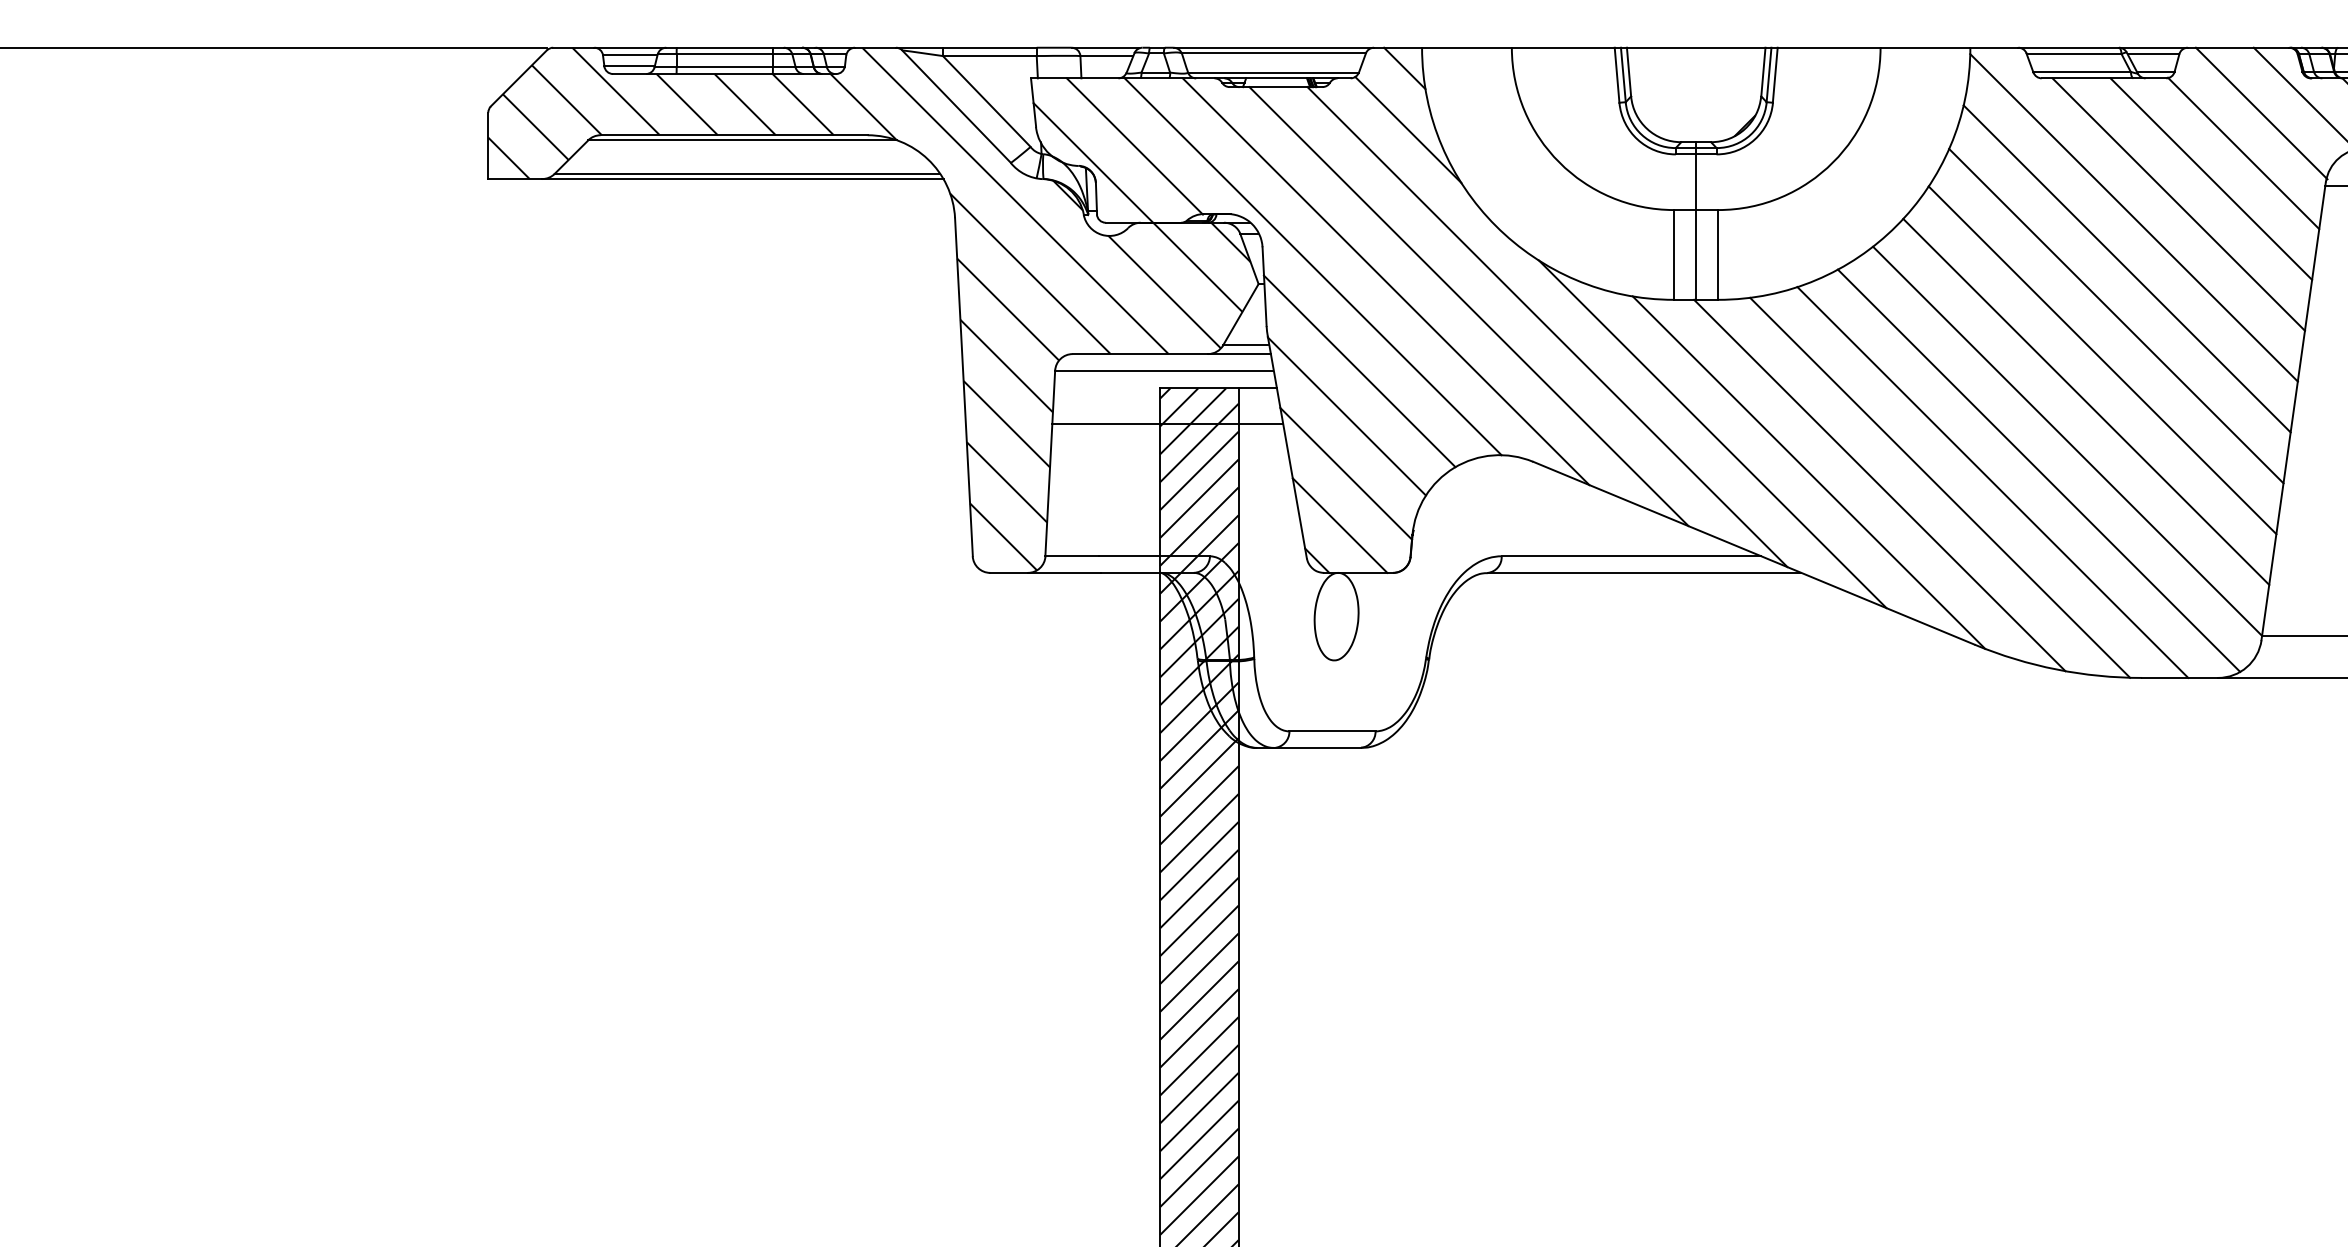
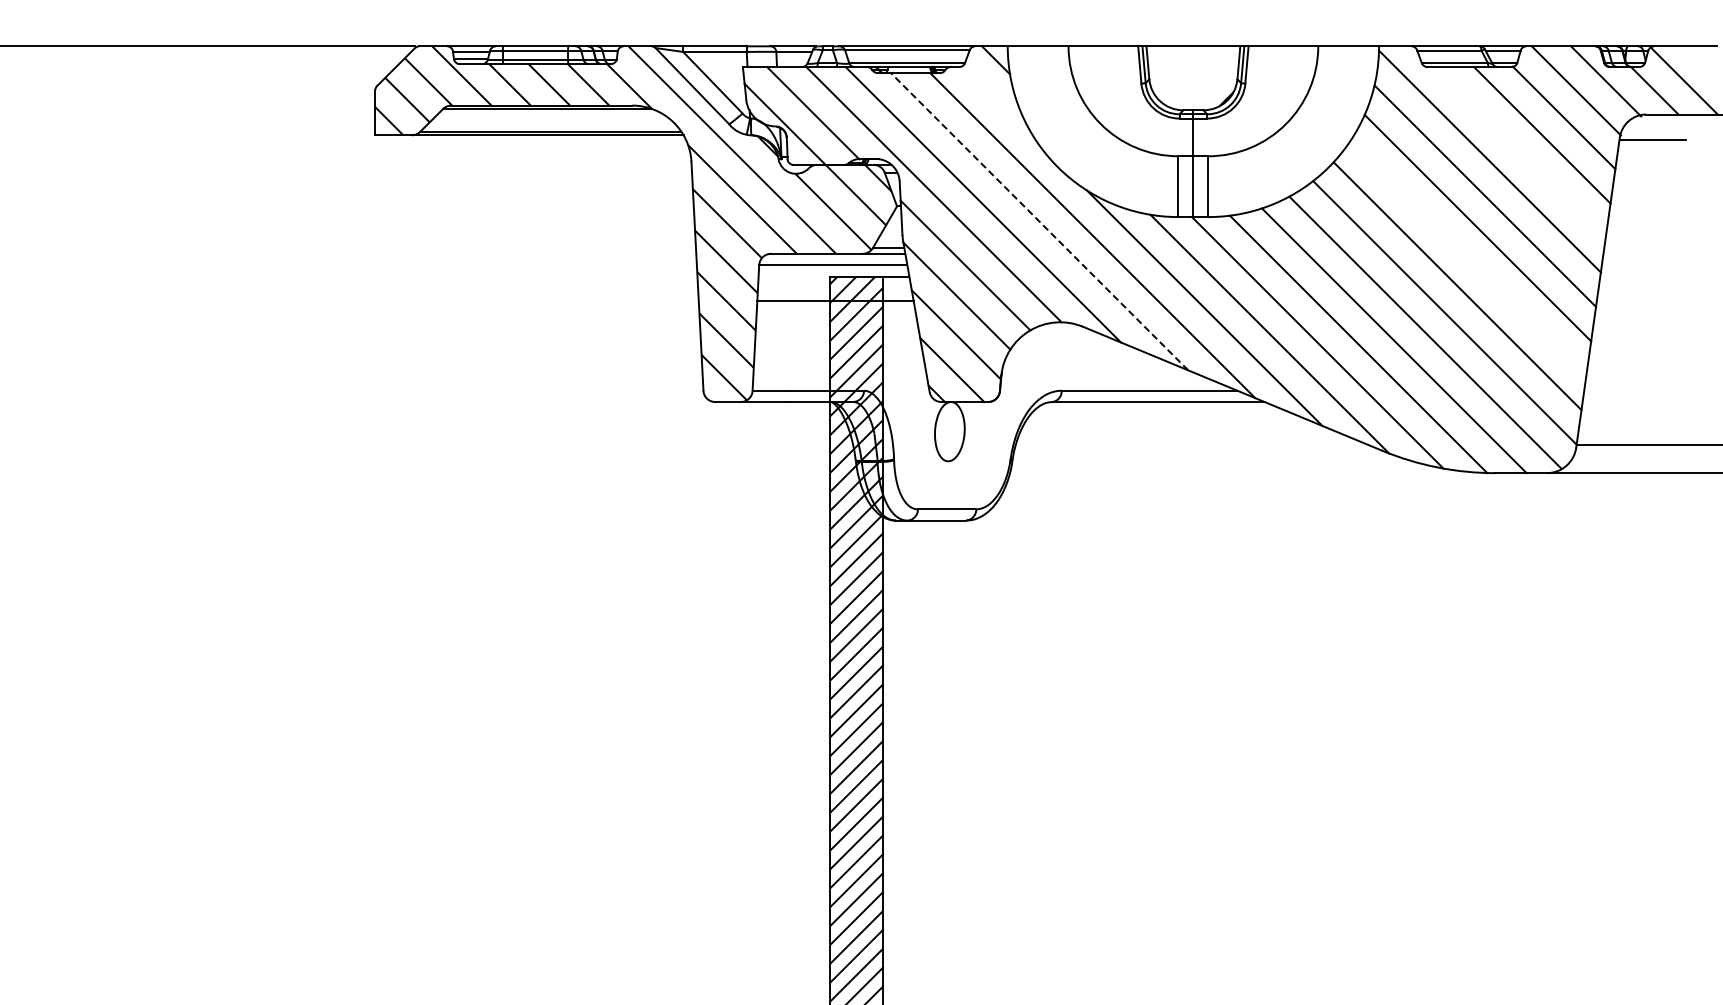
line: (1408, 130) -> (998, 102), removed
line: (2177, 204) -> (1519, 152), removed
line: (1468, 306) -> (1039, 221), solid -> dashed
line: (2102, 359) -> (1468, 257), removed

